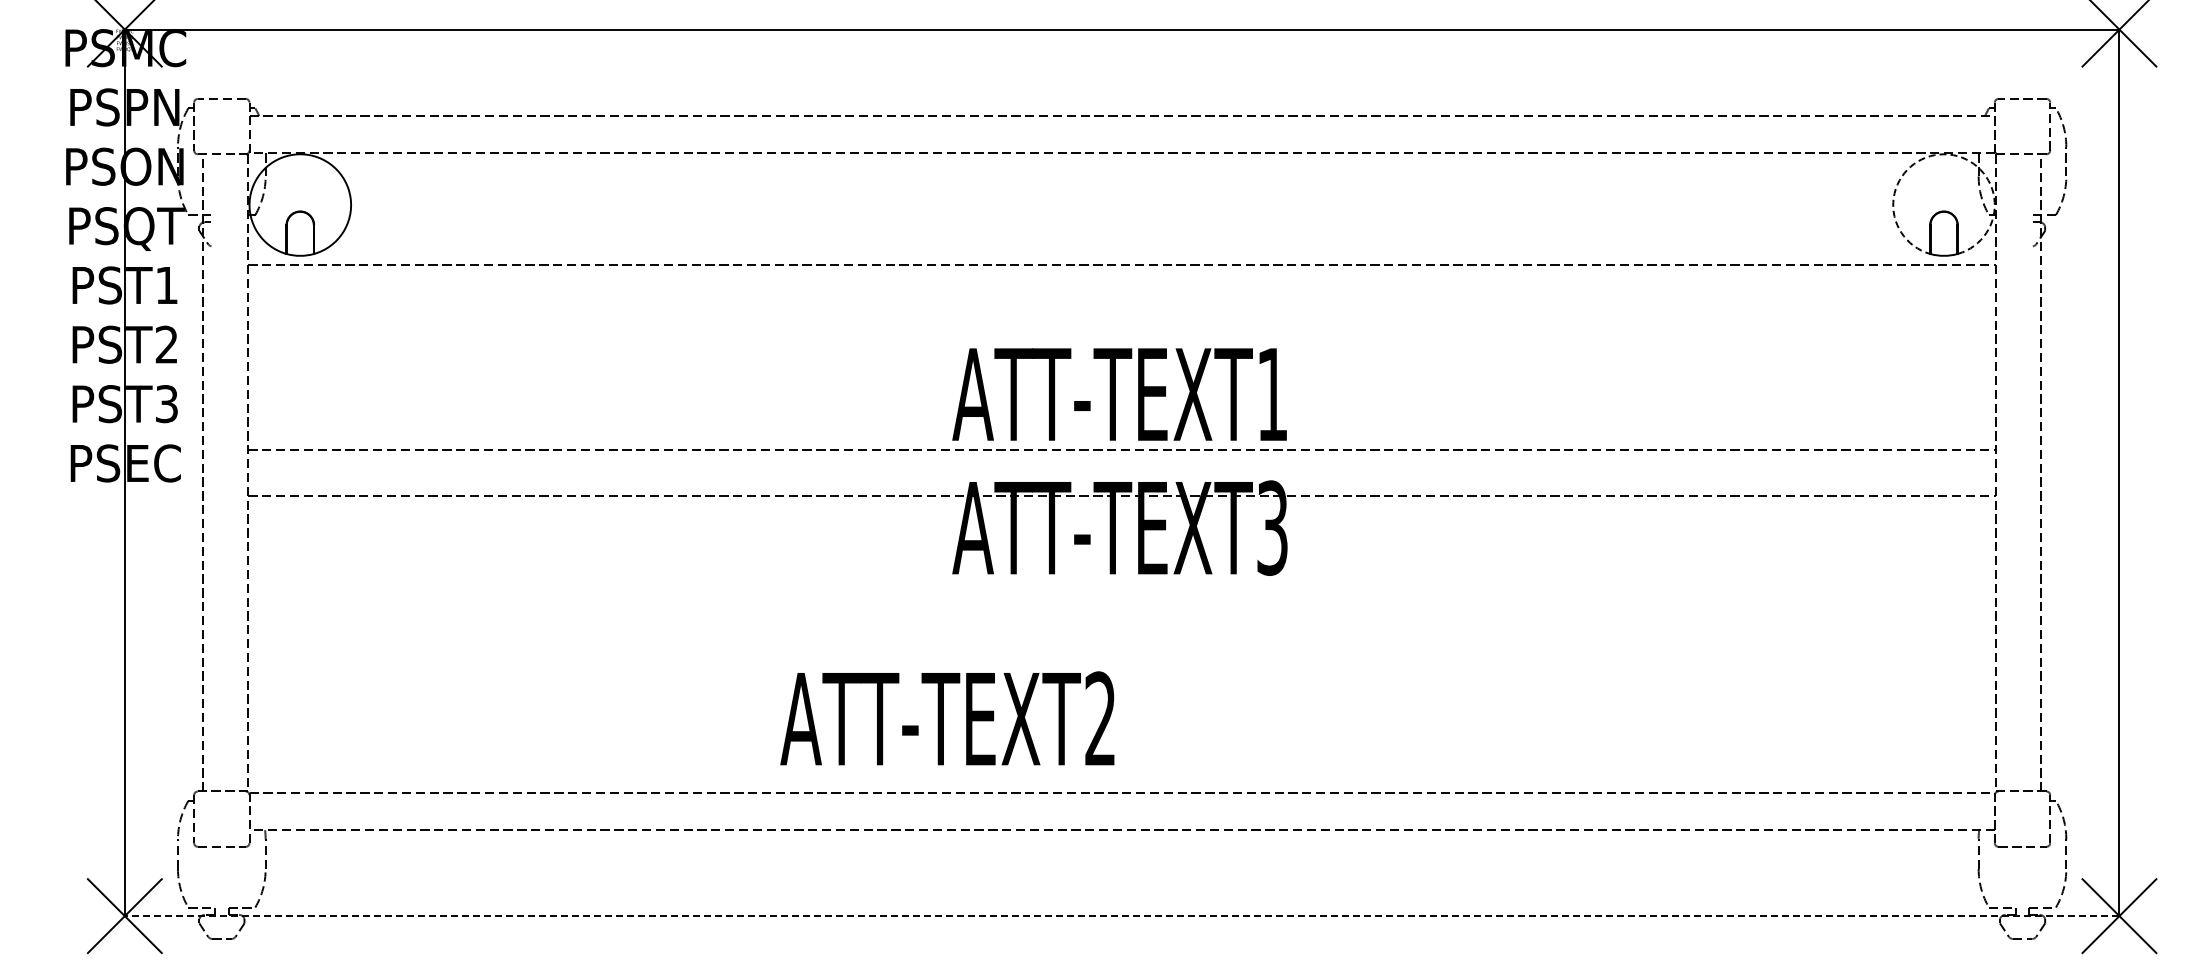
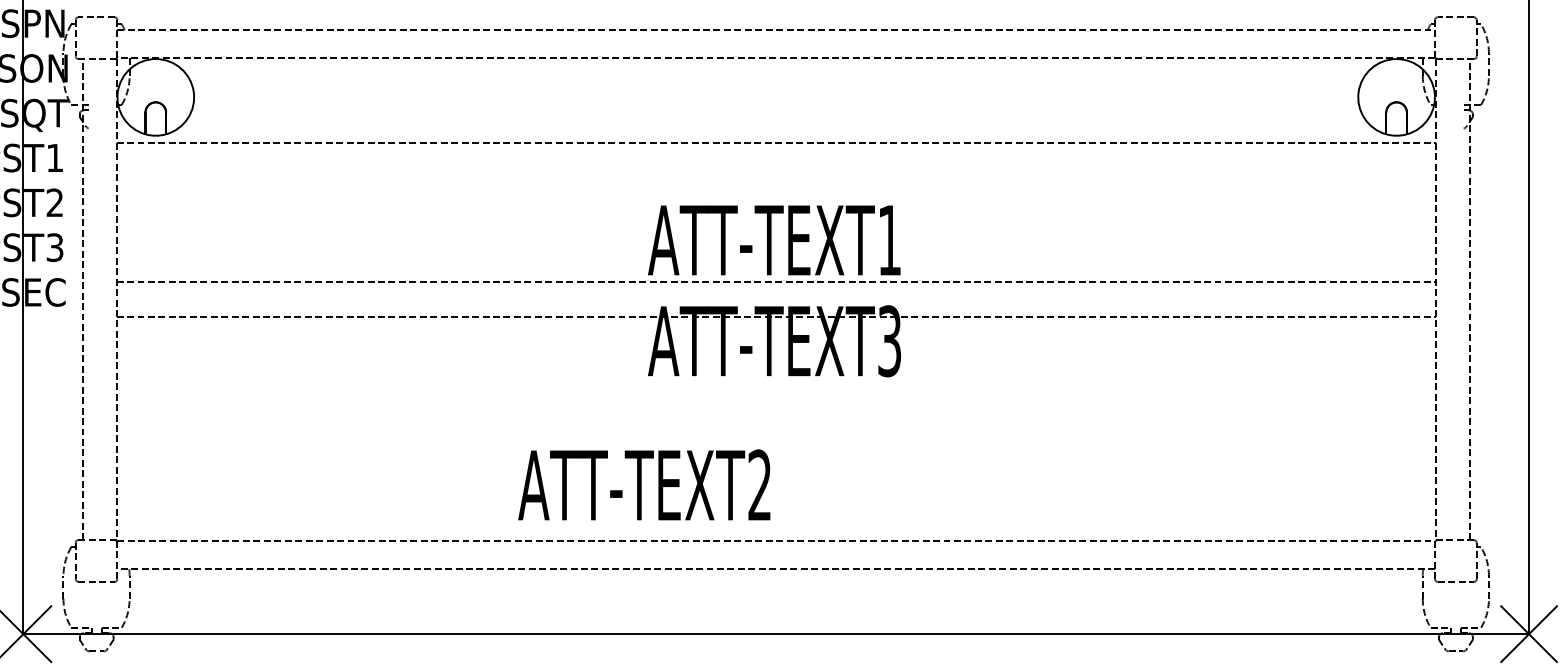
arc: (1944, 154) -> (1396, 59), dashed -> solid
line: (1121, 916) -> (775, 634), dashed -> solid

